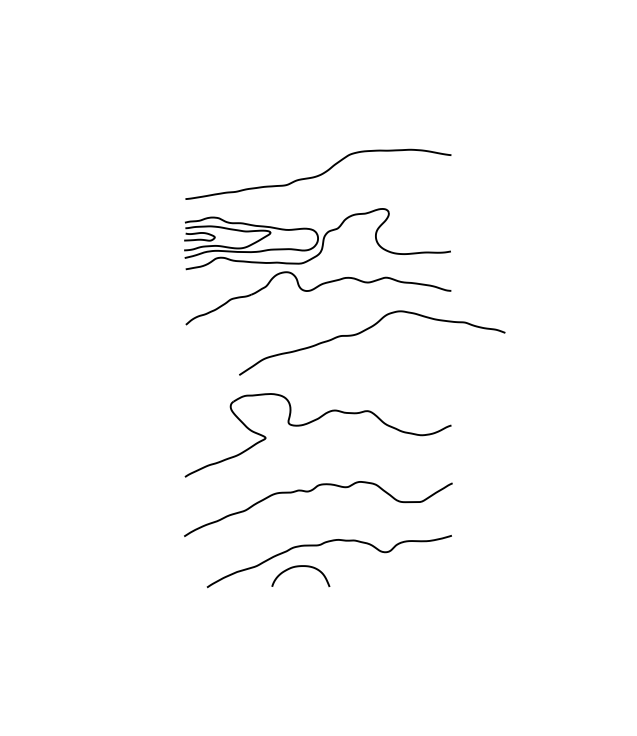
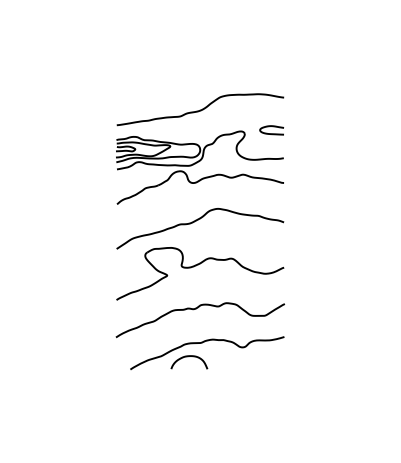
curve: (431, 212) -> (271, 133), added
curve: (366, 331) -> (196, 221), moved

